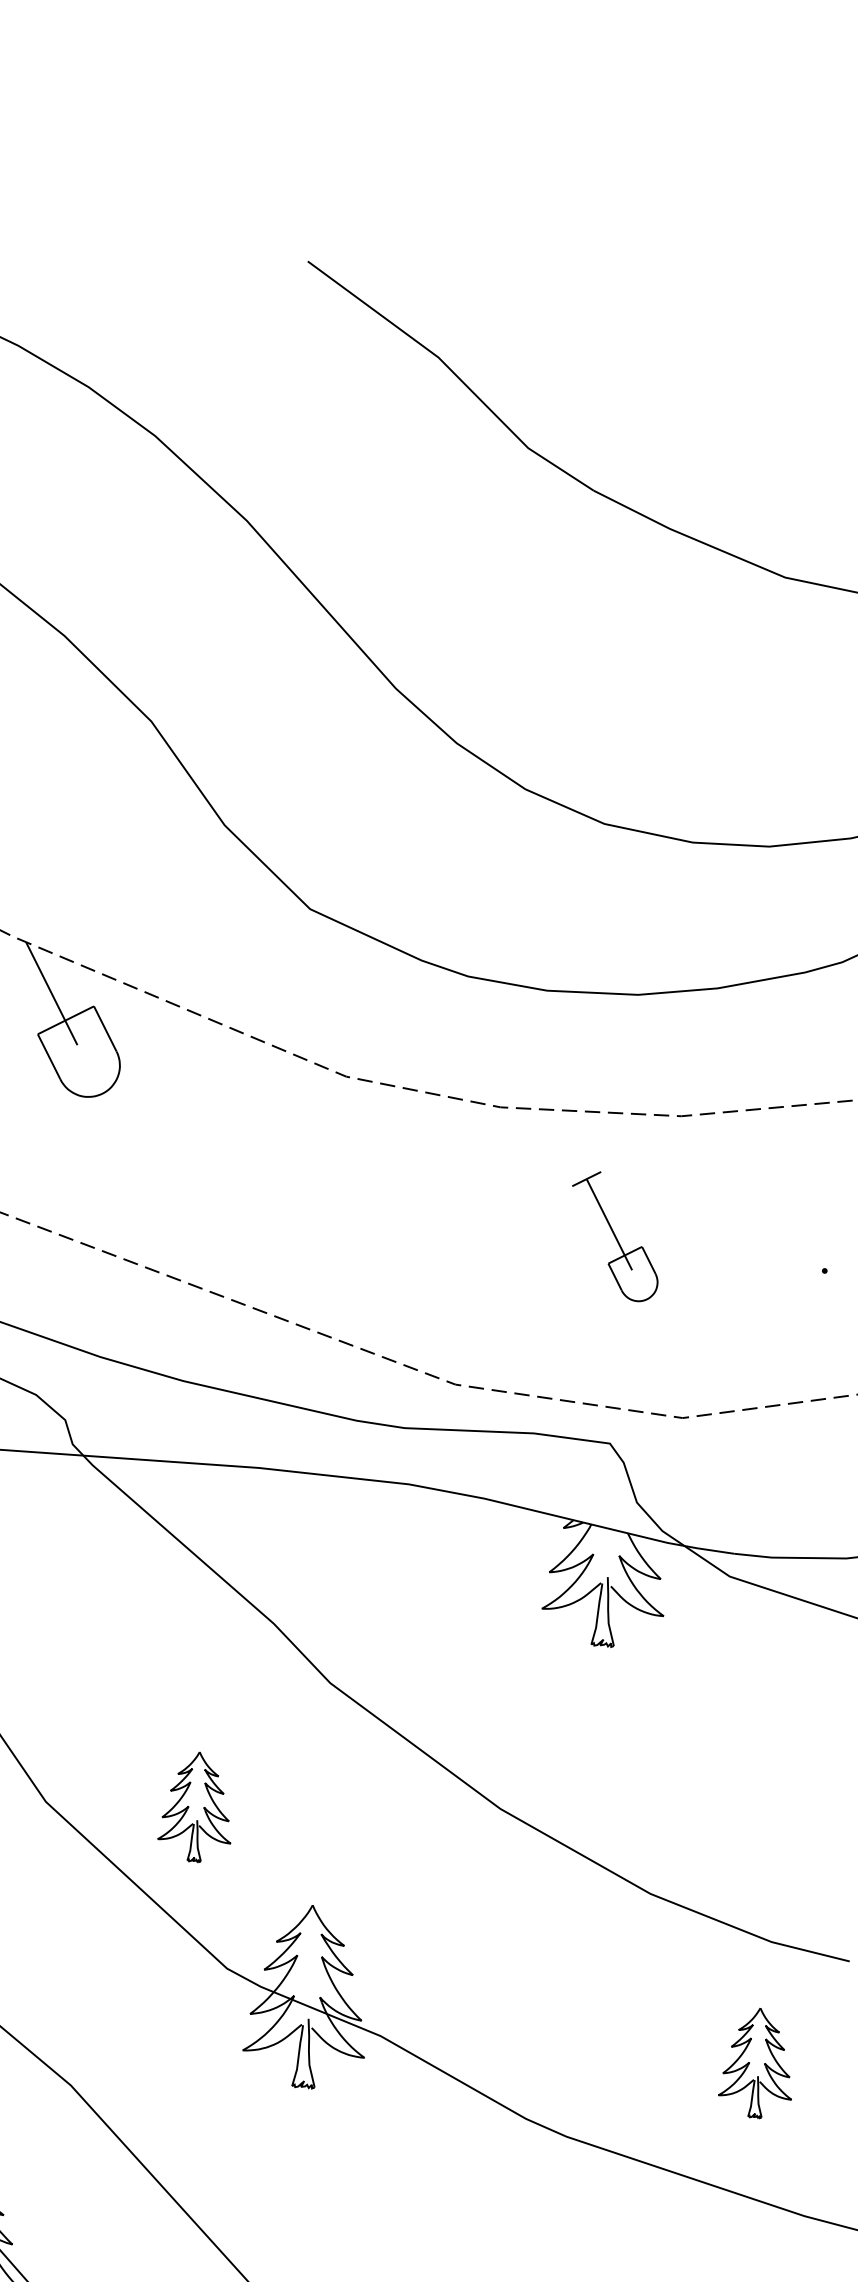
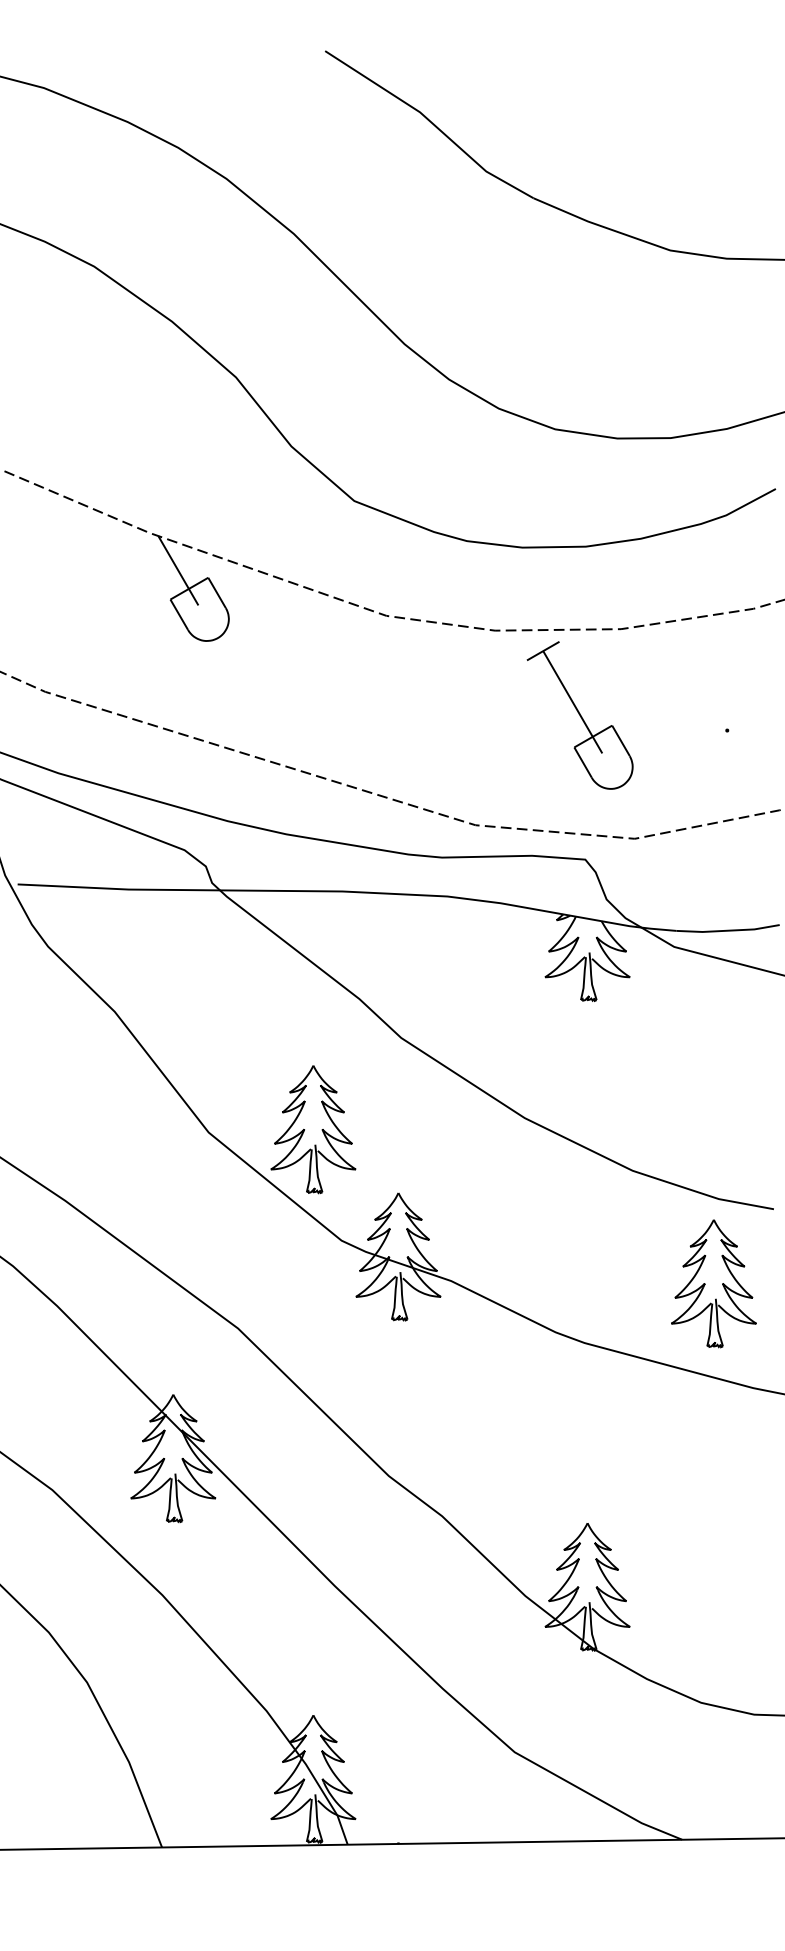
part: (614, 1236) -> (579, 715), size x1.67
part: (196, 1806) -> (313, 1129), size x1.67
part: (756, 2062) -> (713, 1283), size x1.67

